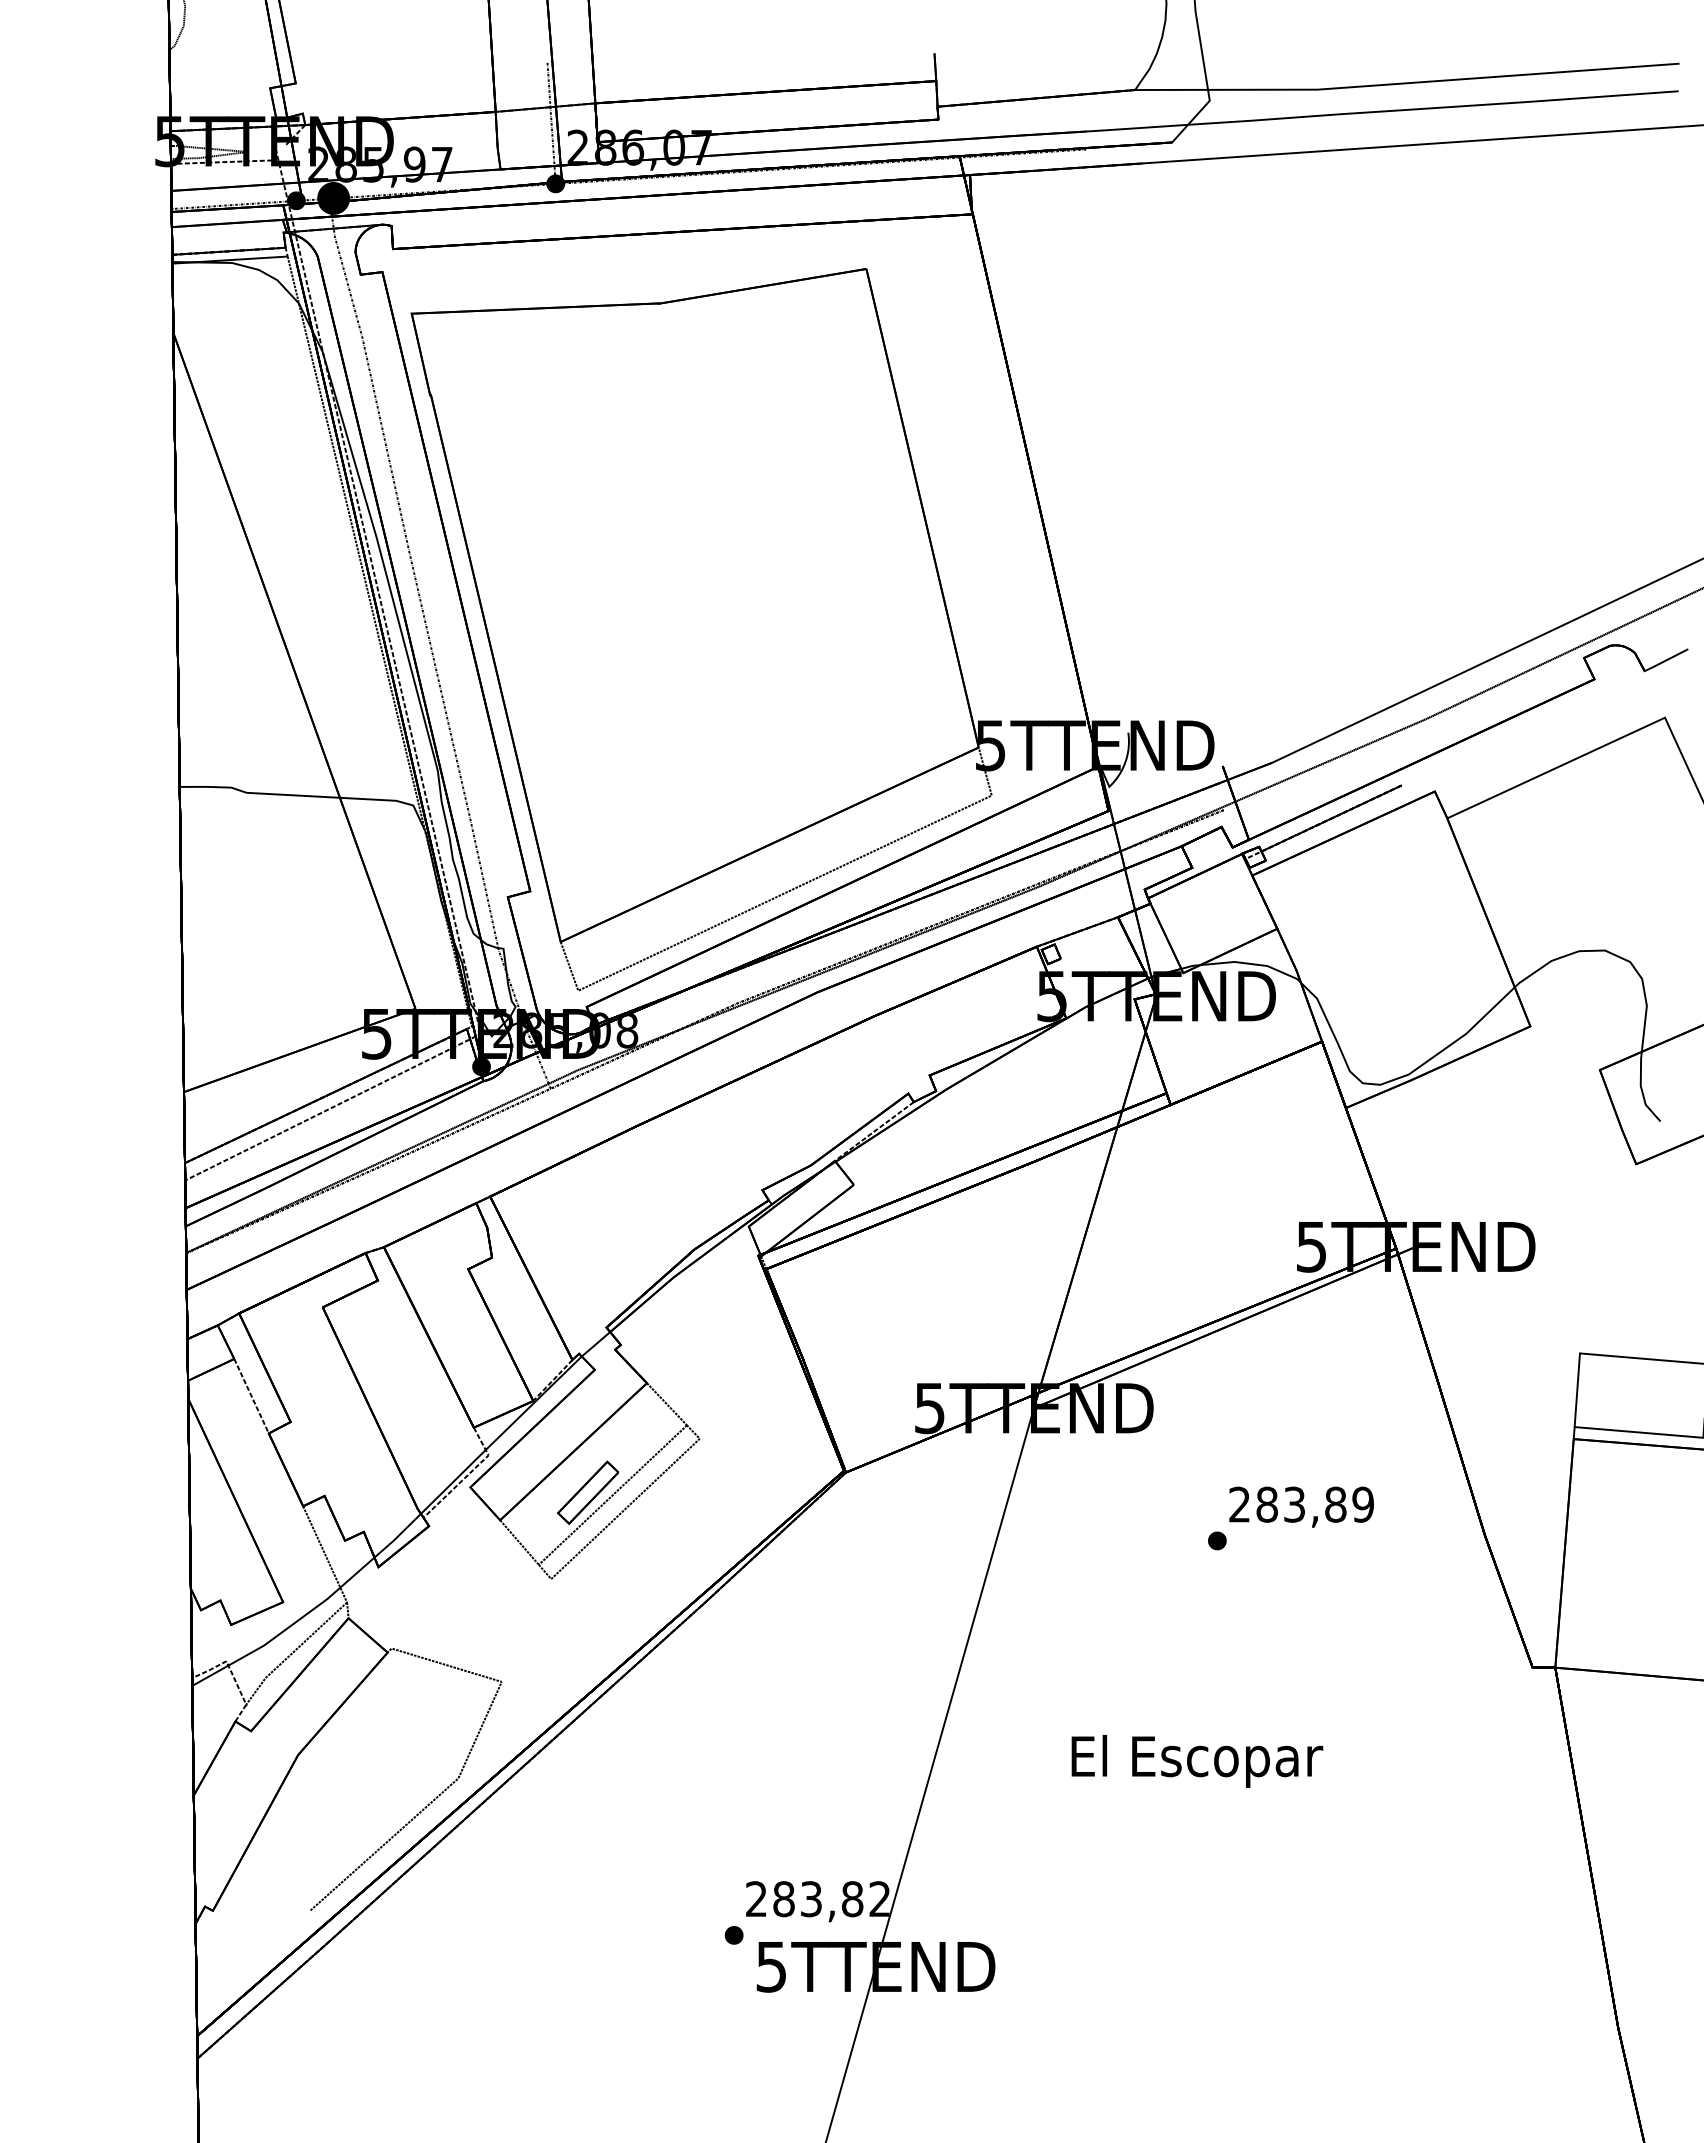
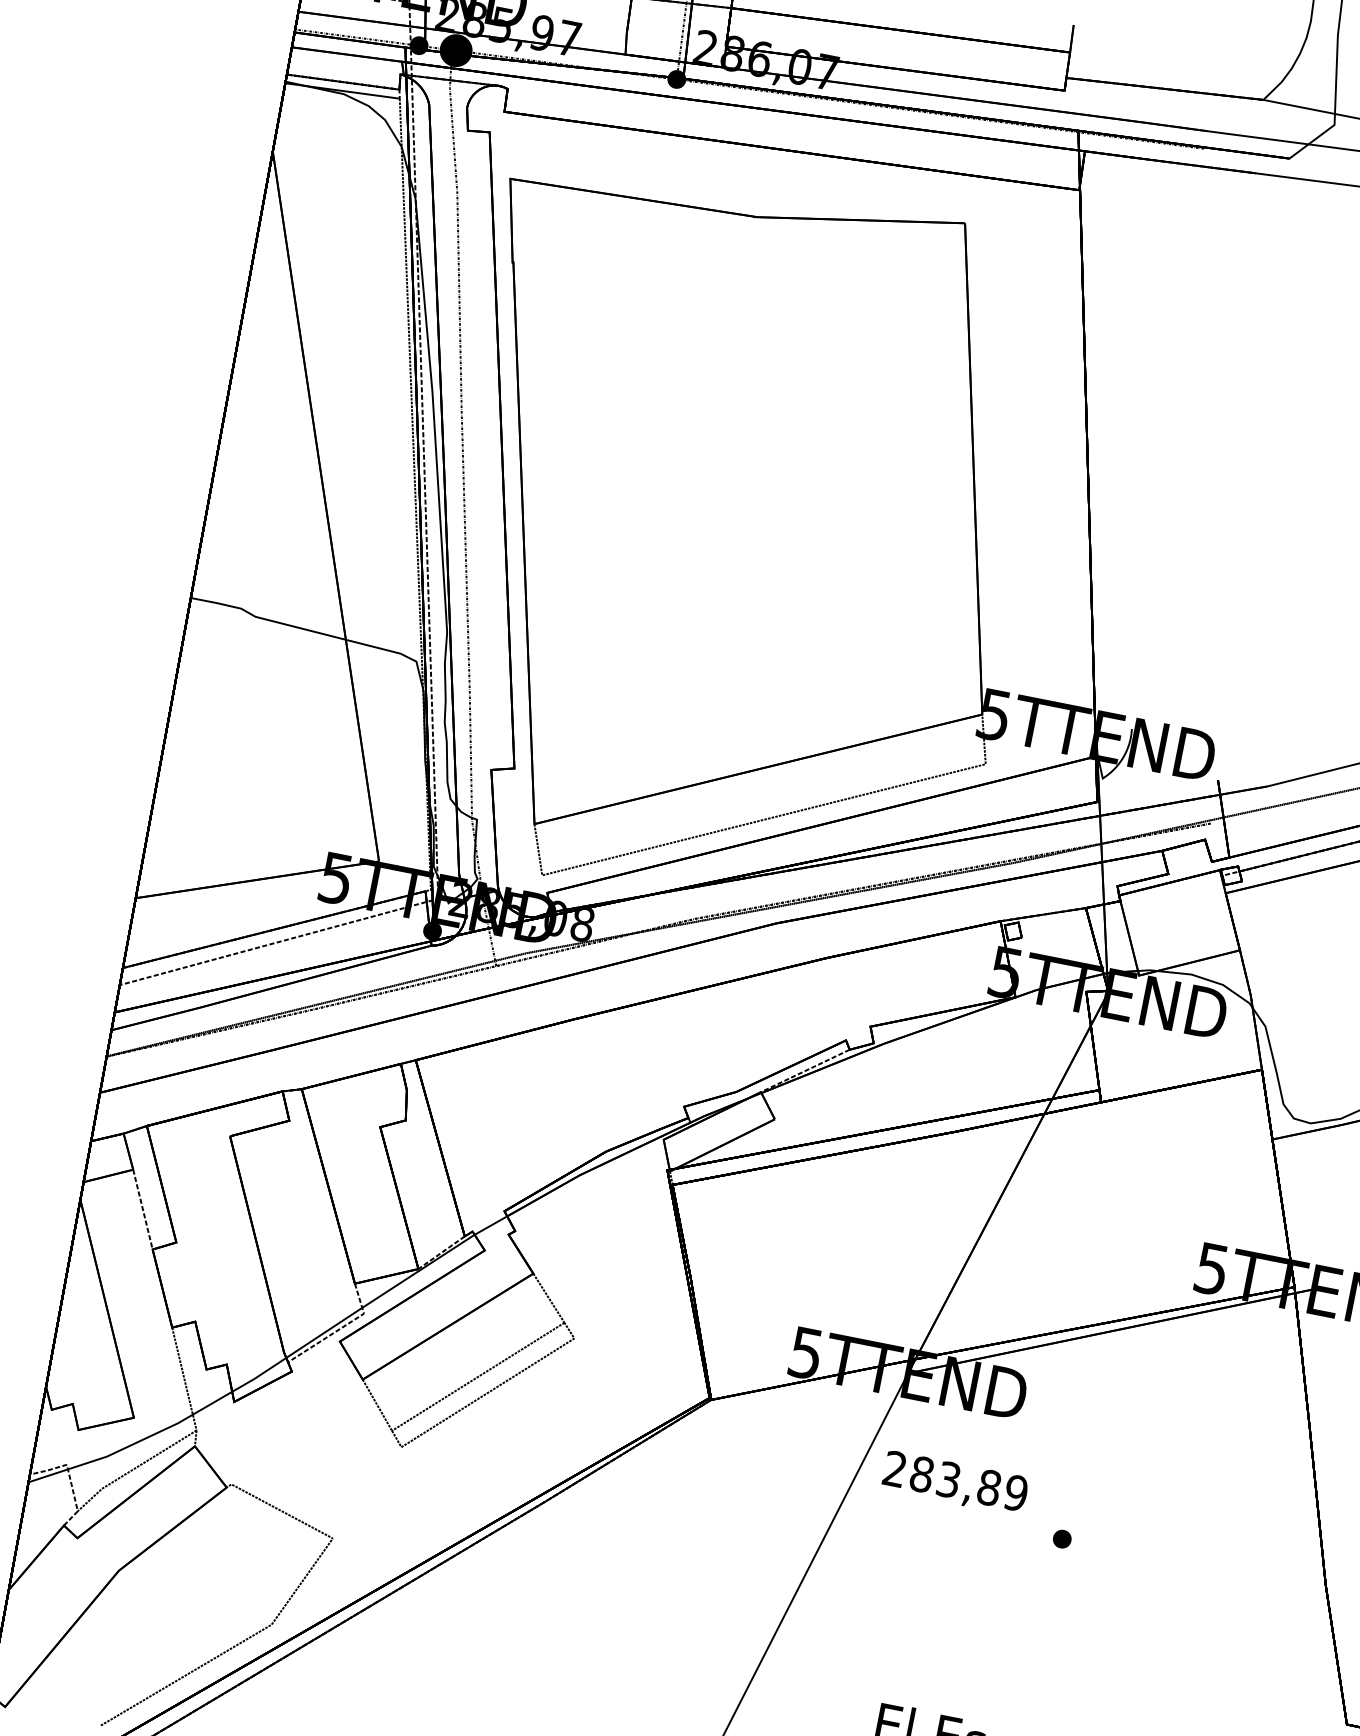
part: (587, 1492) -> (453, 1369), removed
text: (1301, 1506) -> (955, 1482), moved

